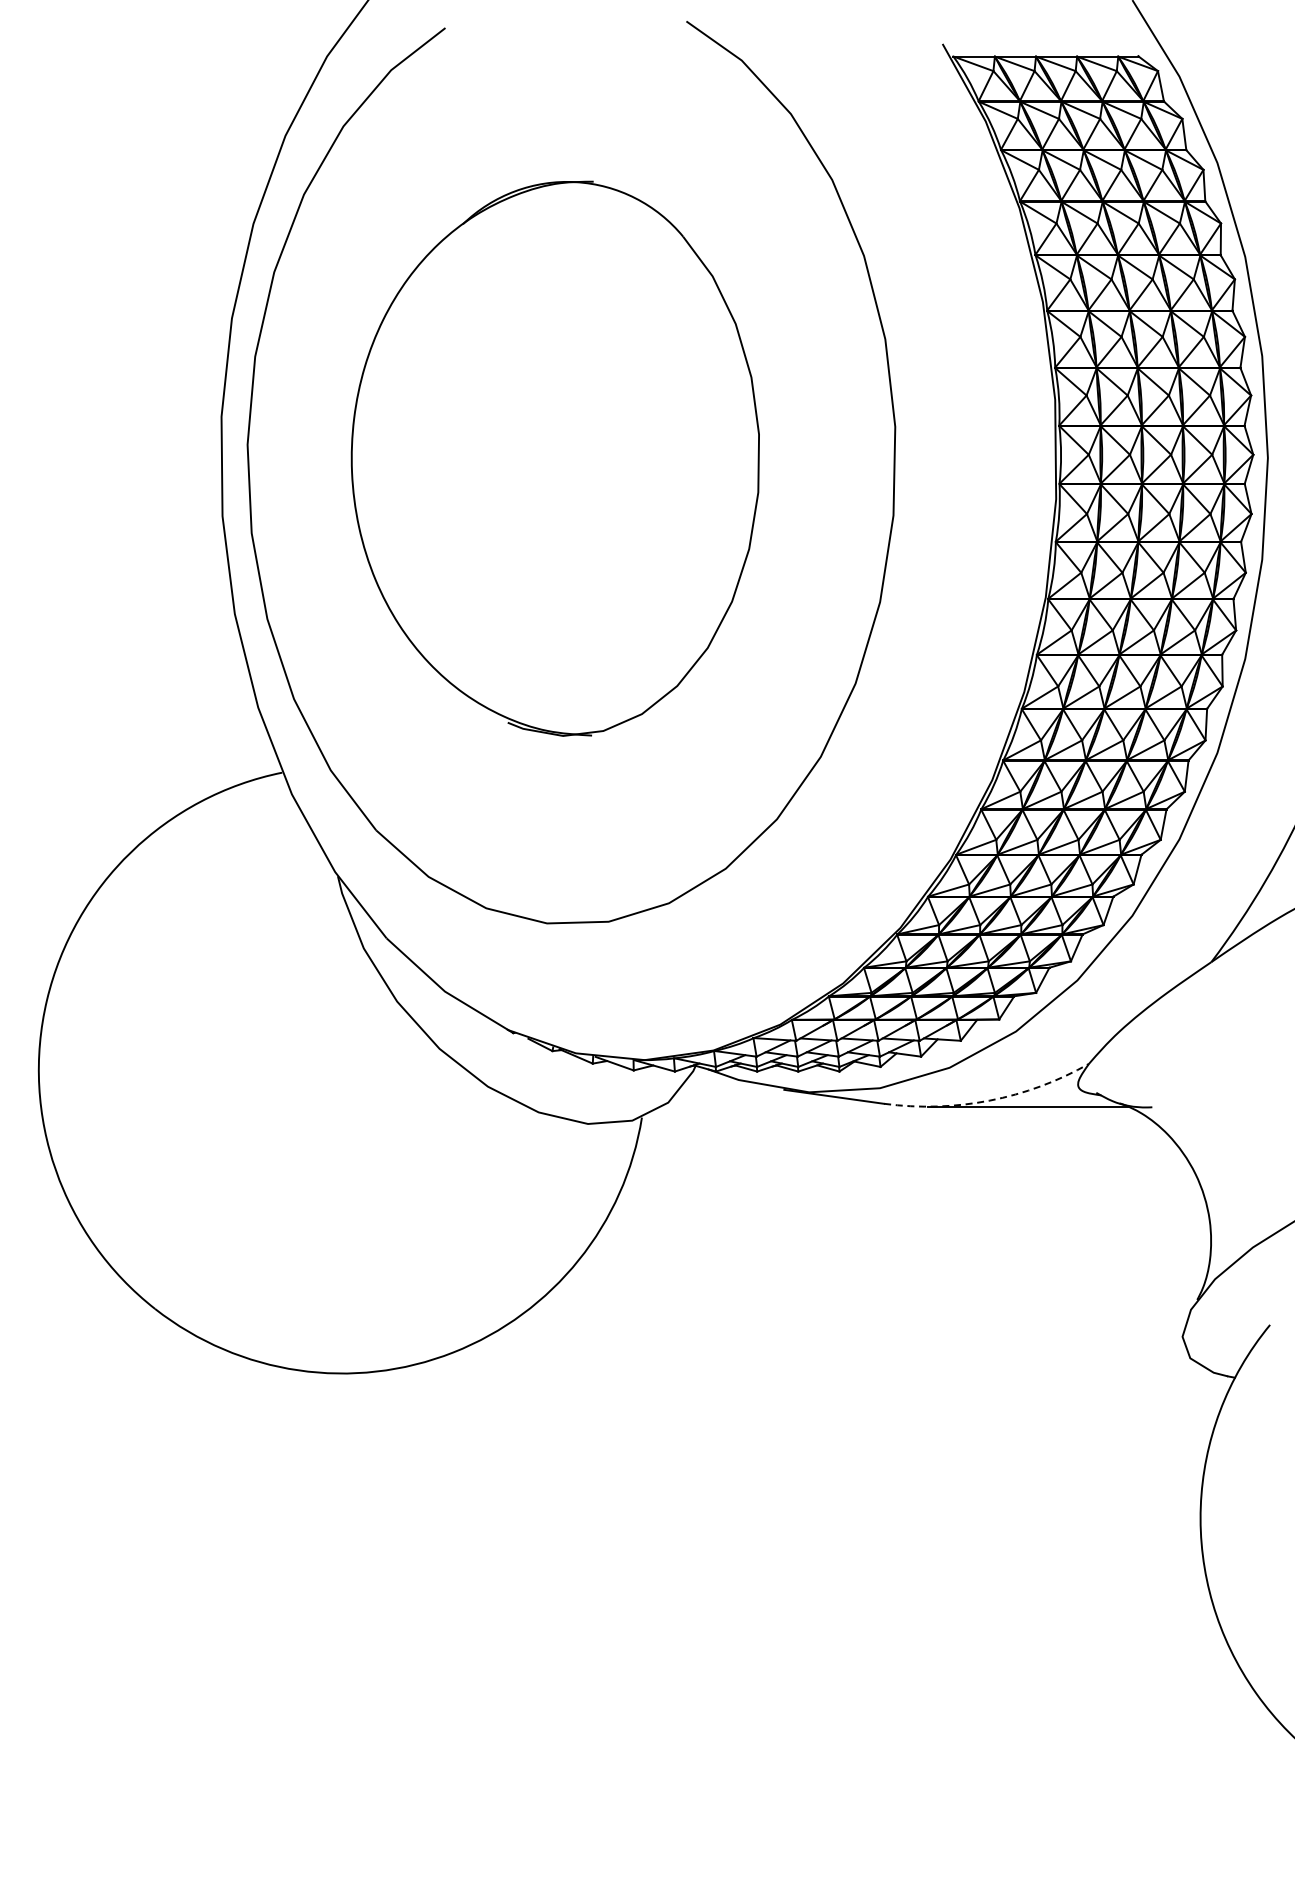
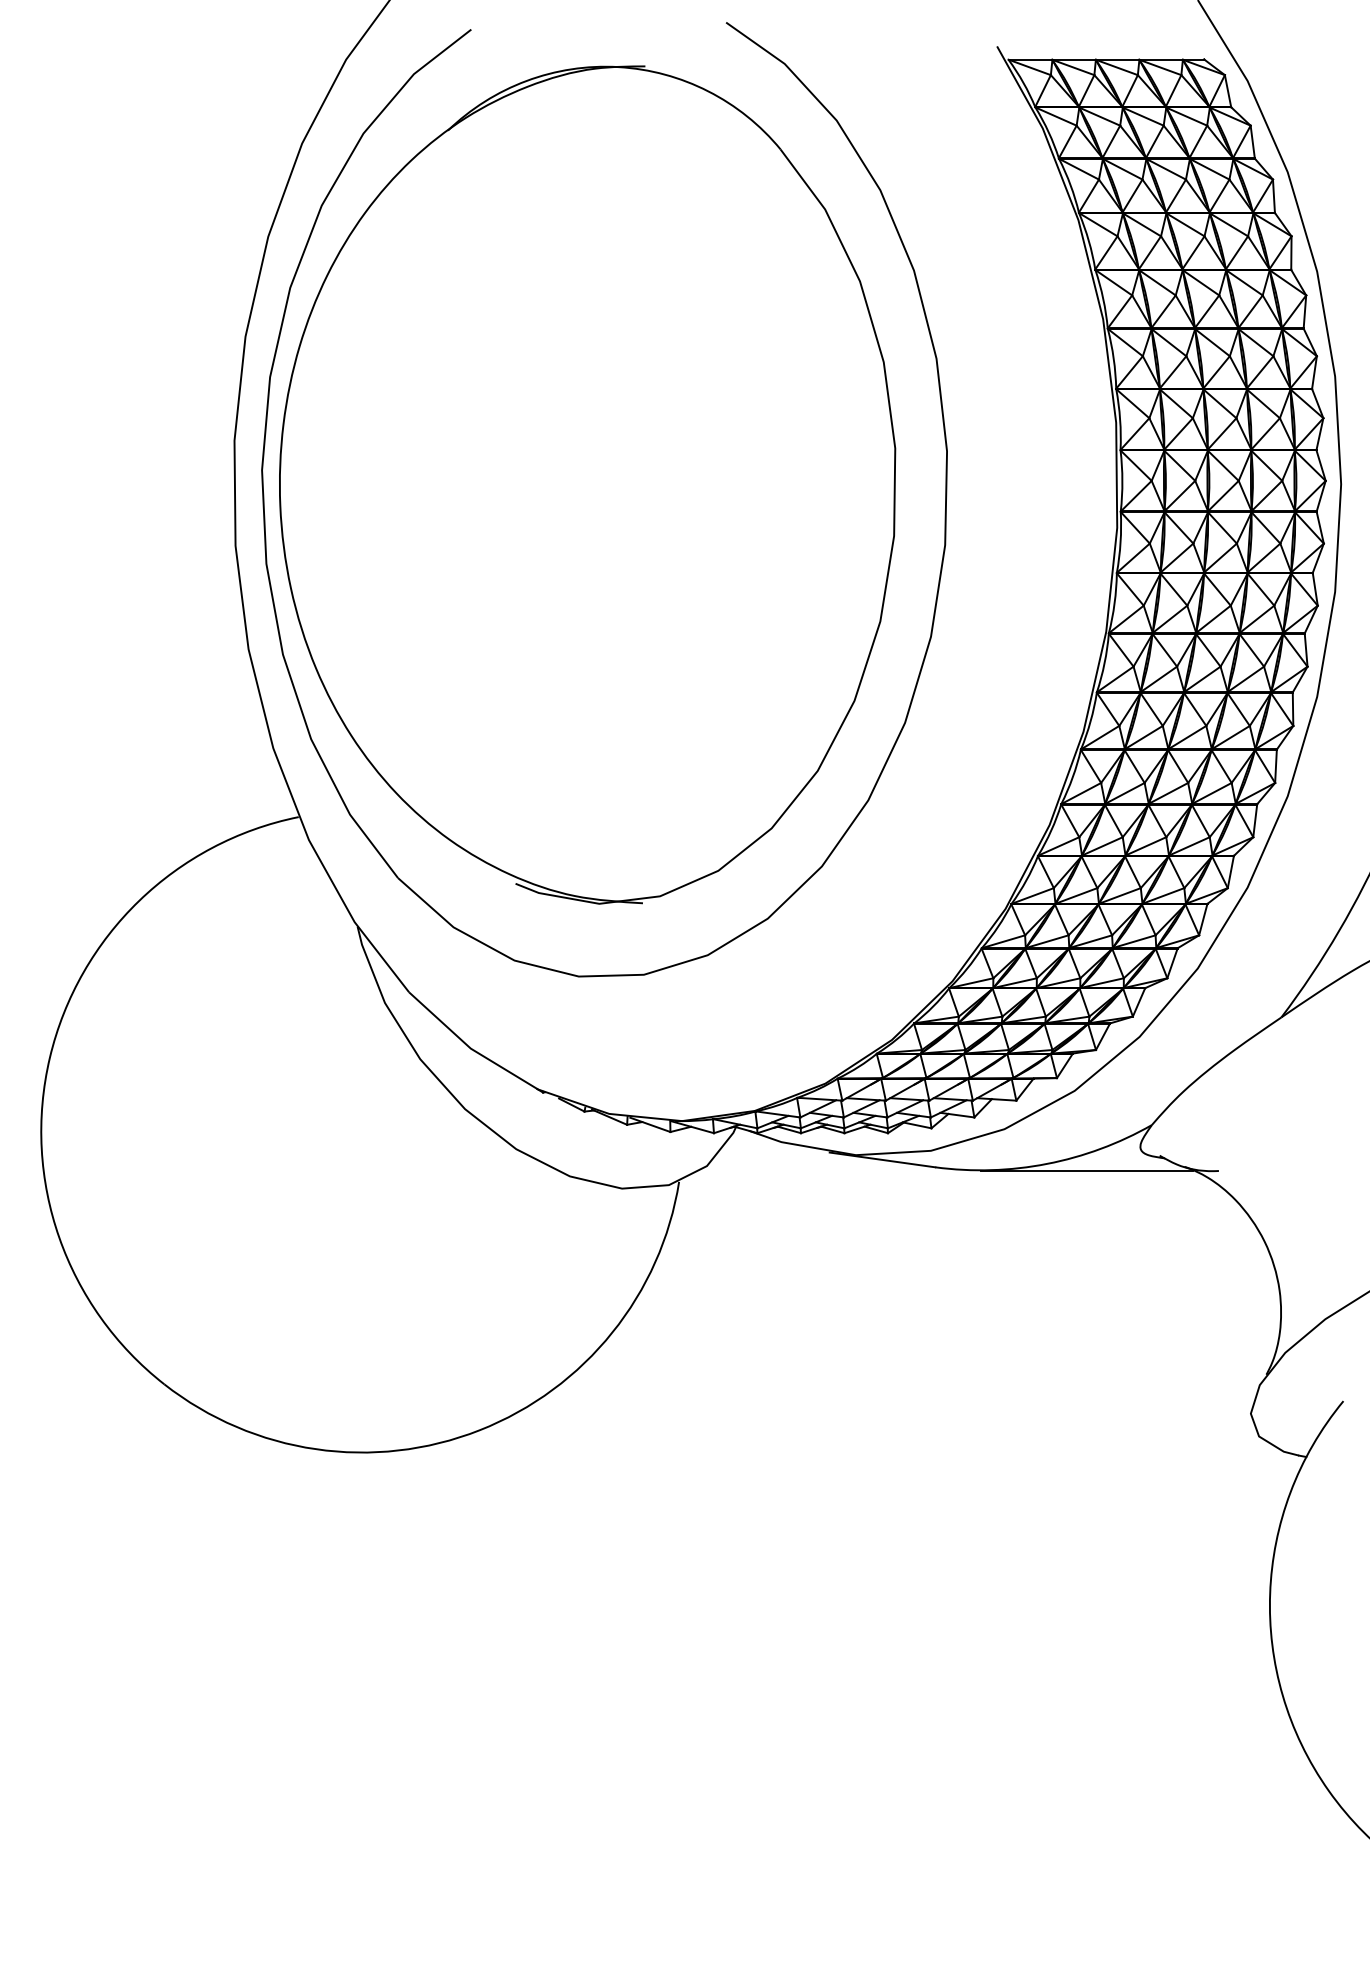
part: (555, 458) -> (587, 484), size x1.43
arc: (989, 1100) -> (1046, 1163), dashed -> solid

